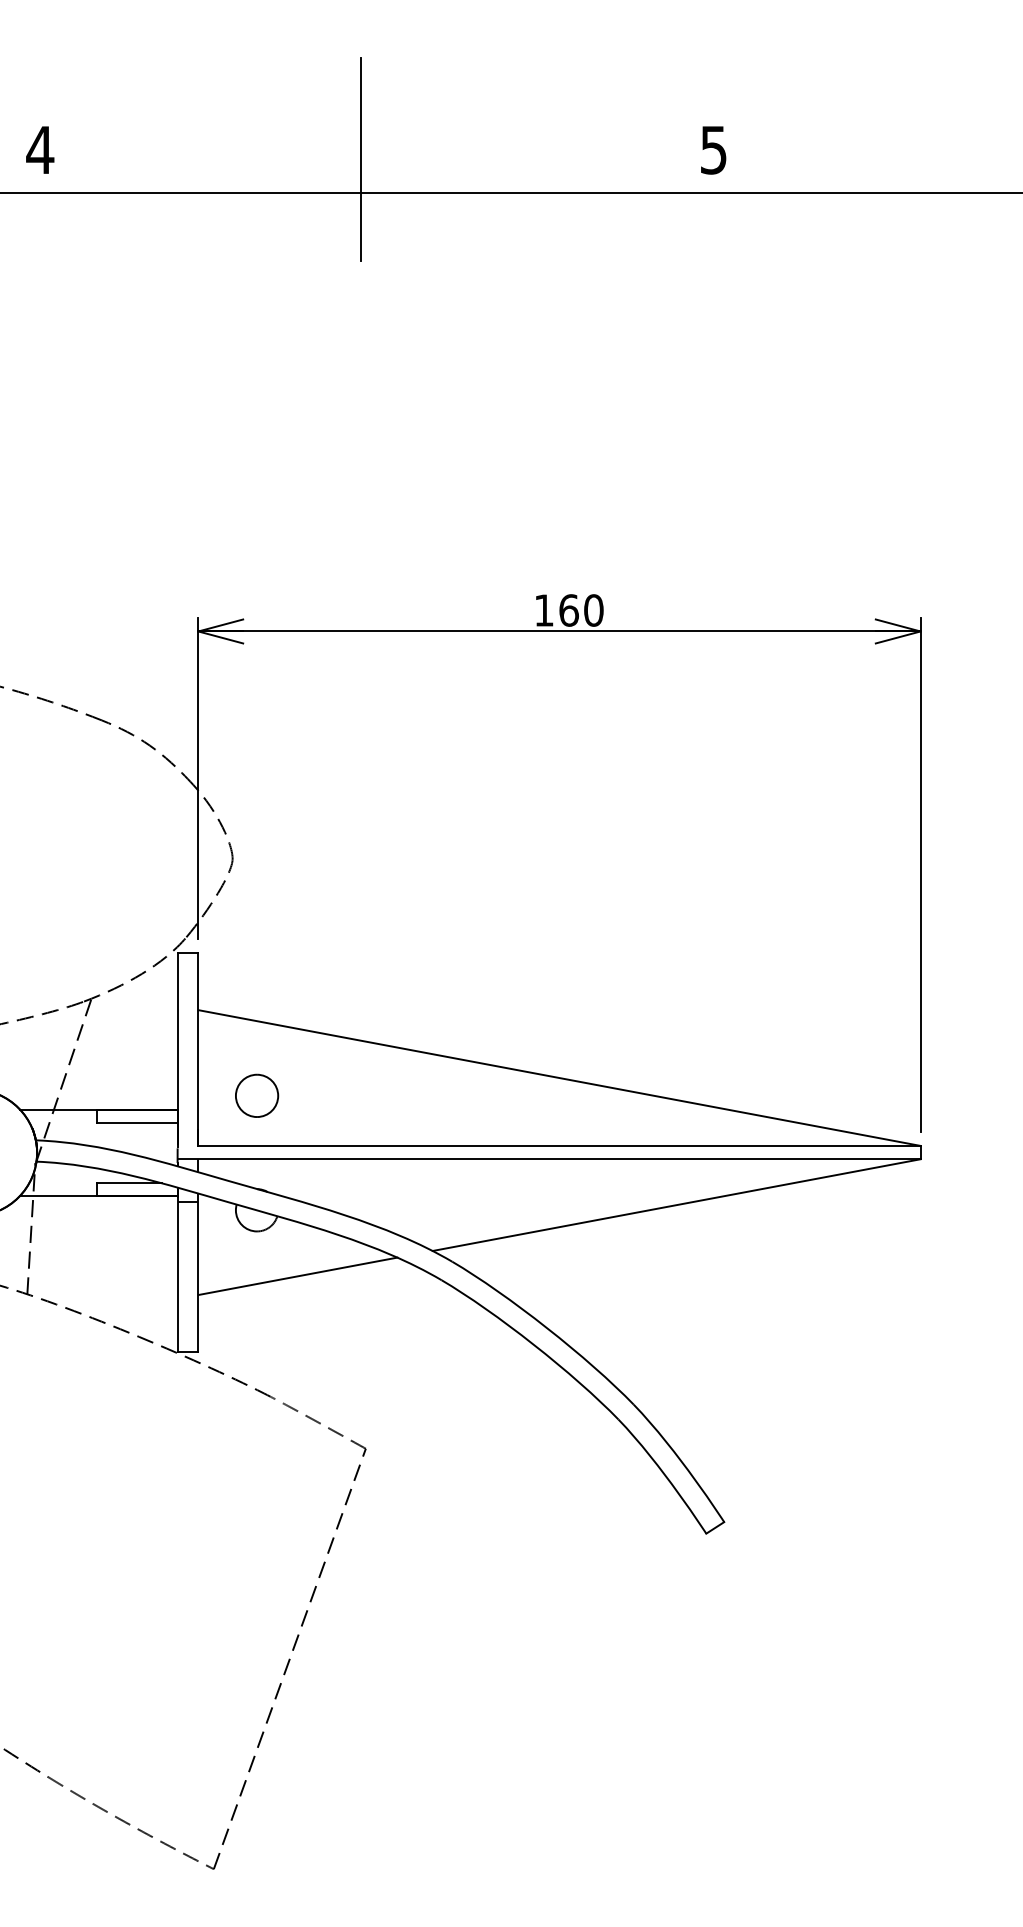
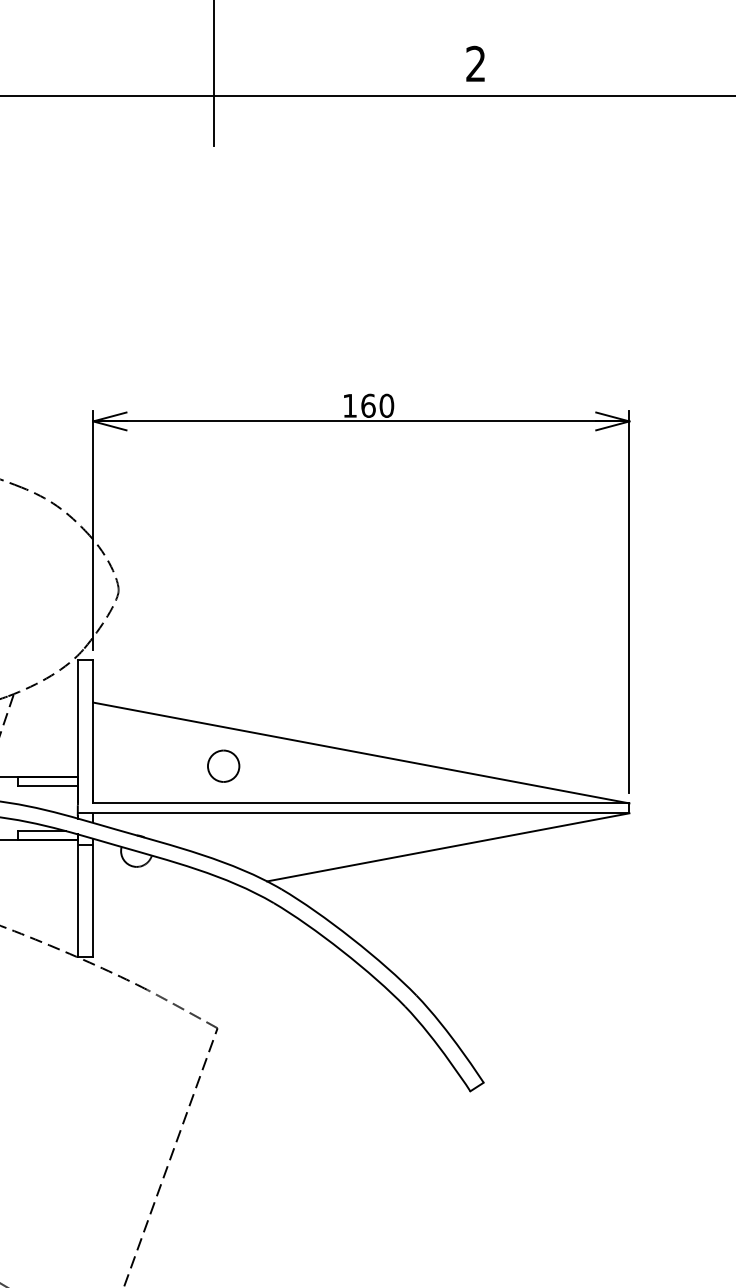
text: (713, 149) -> (475, 63), 5 -> 2
part: (257, 1095) -> (224, 765), moved
line: (297, 1276) -> (166, 900), removed

